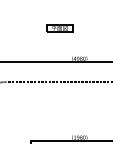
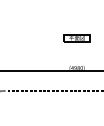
part: (59, 28) -> (76, 38), moved

